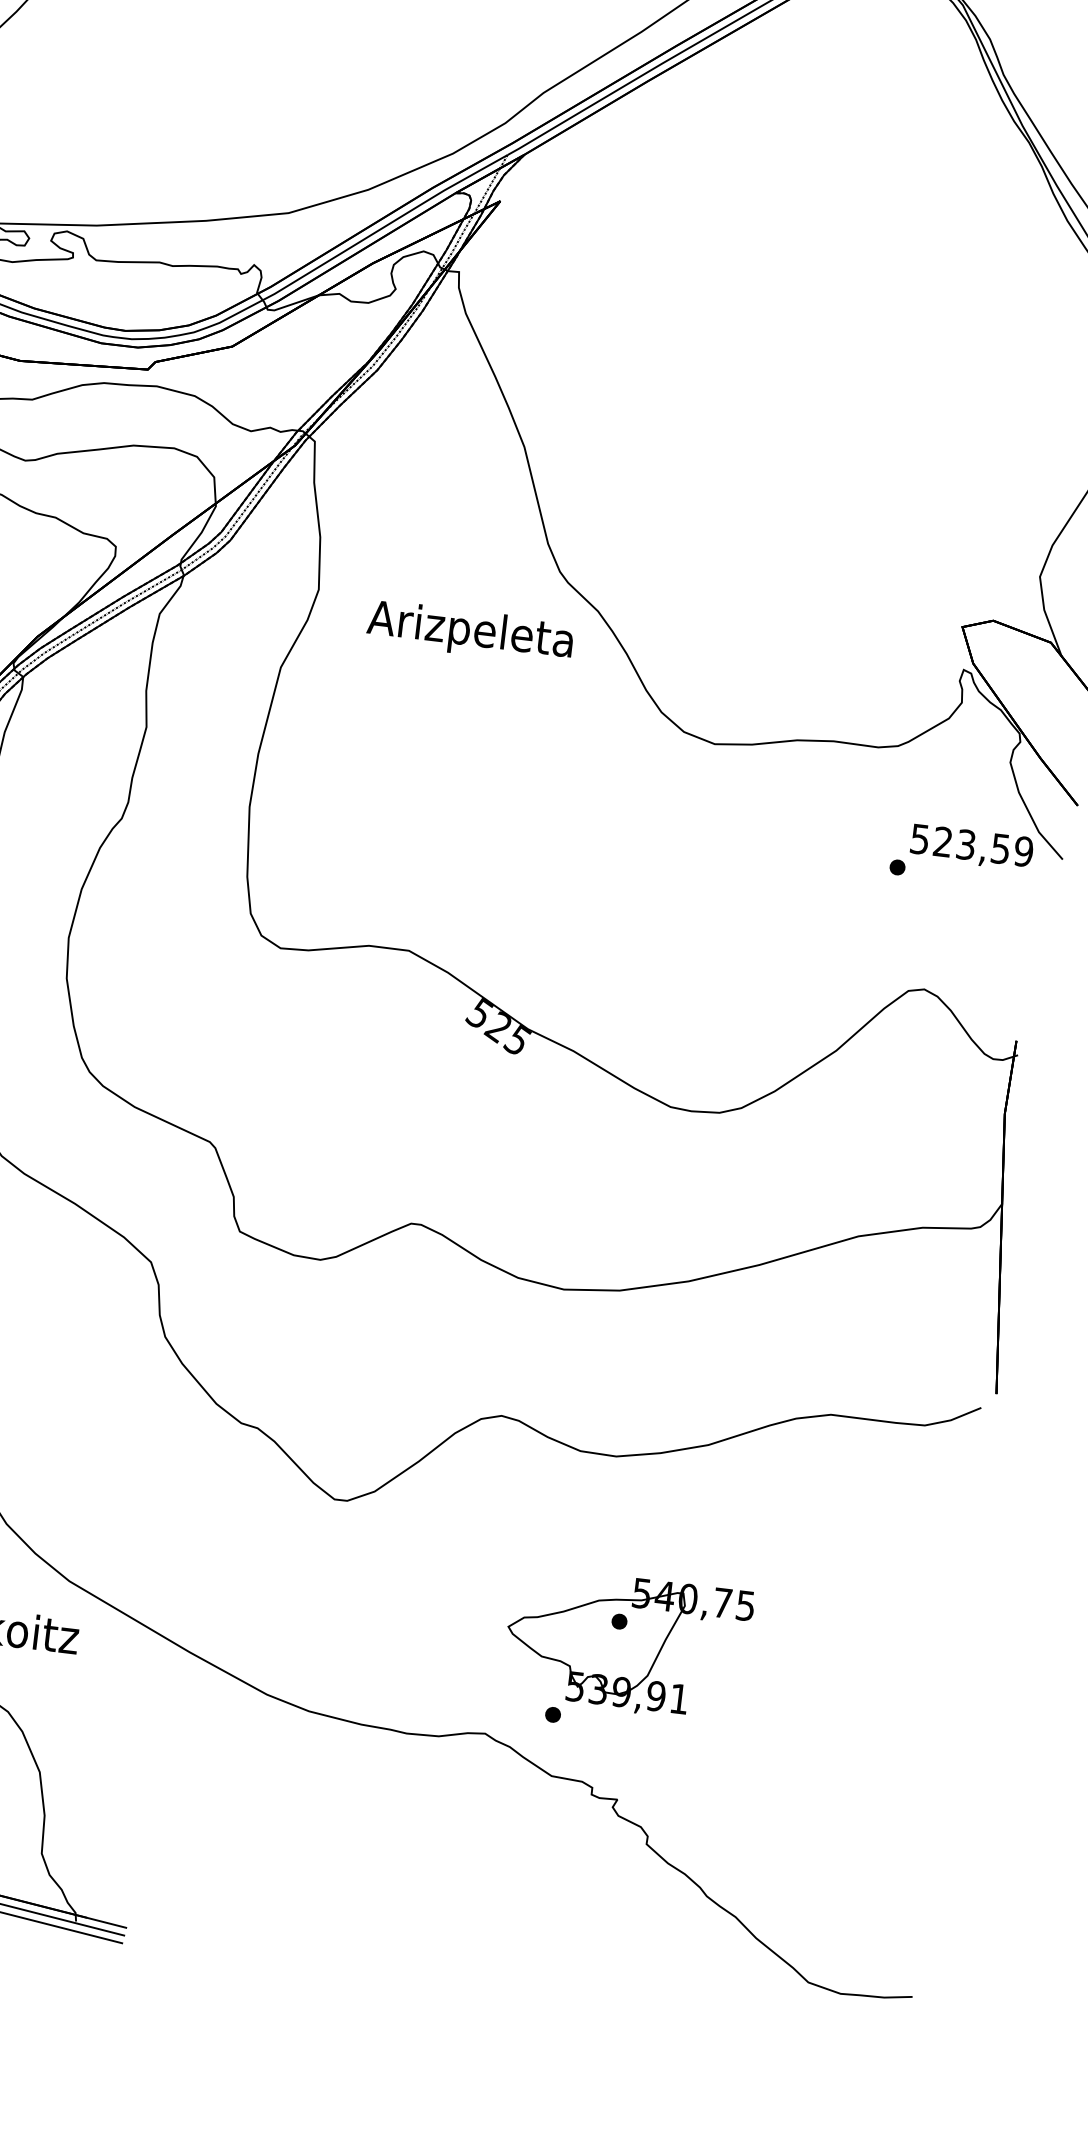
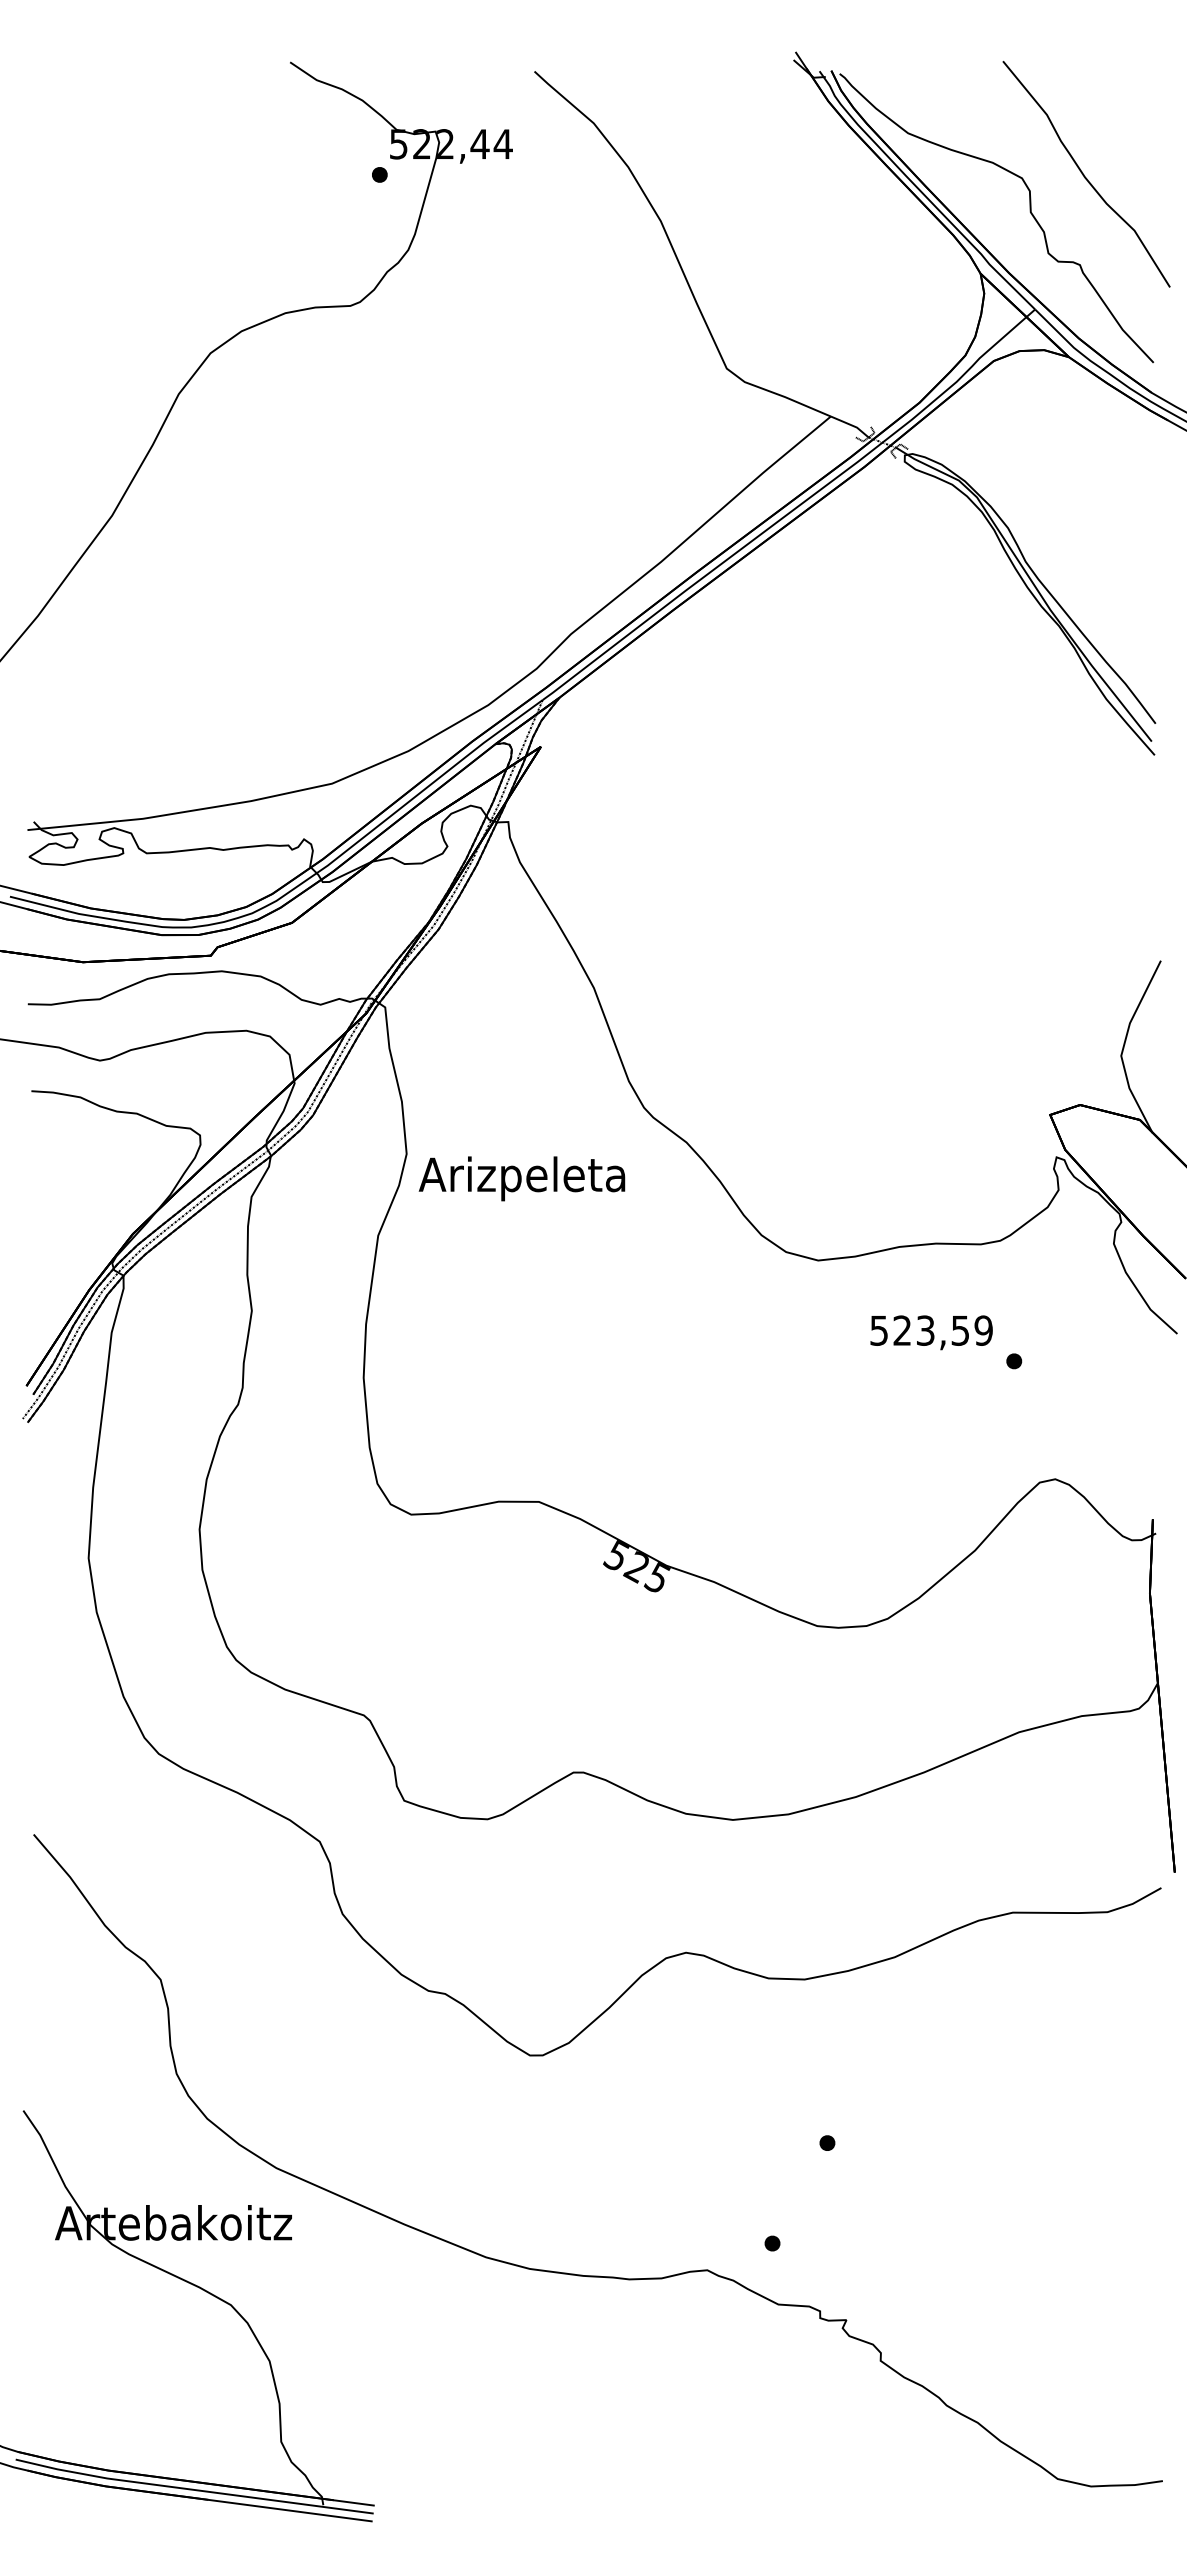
text: (469, 632) -> (521, 1178), moved
text: (971, 847) -> (931, 1332), moved
part: (626, 1644) -> (837, 2164), removed

